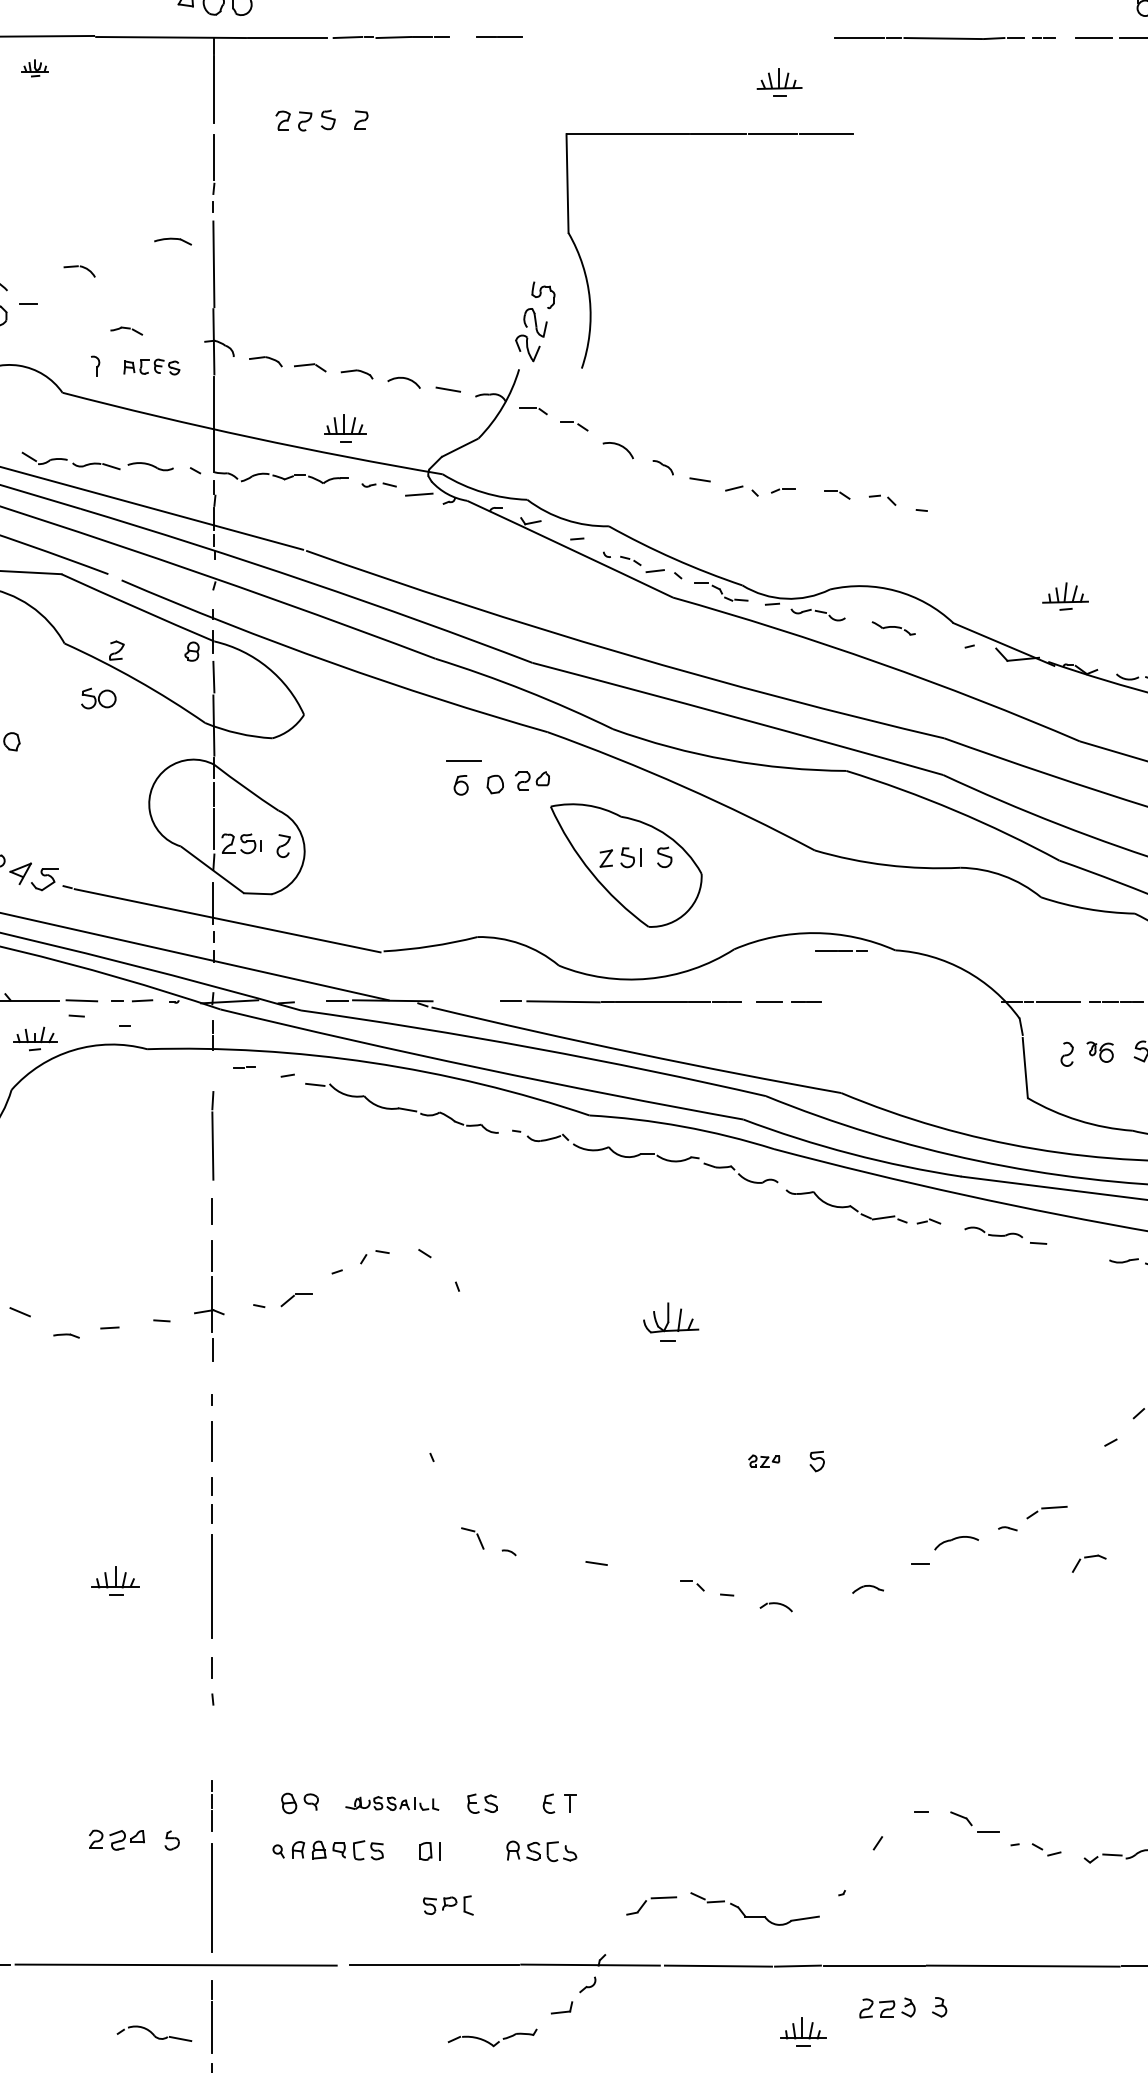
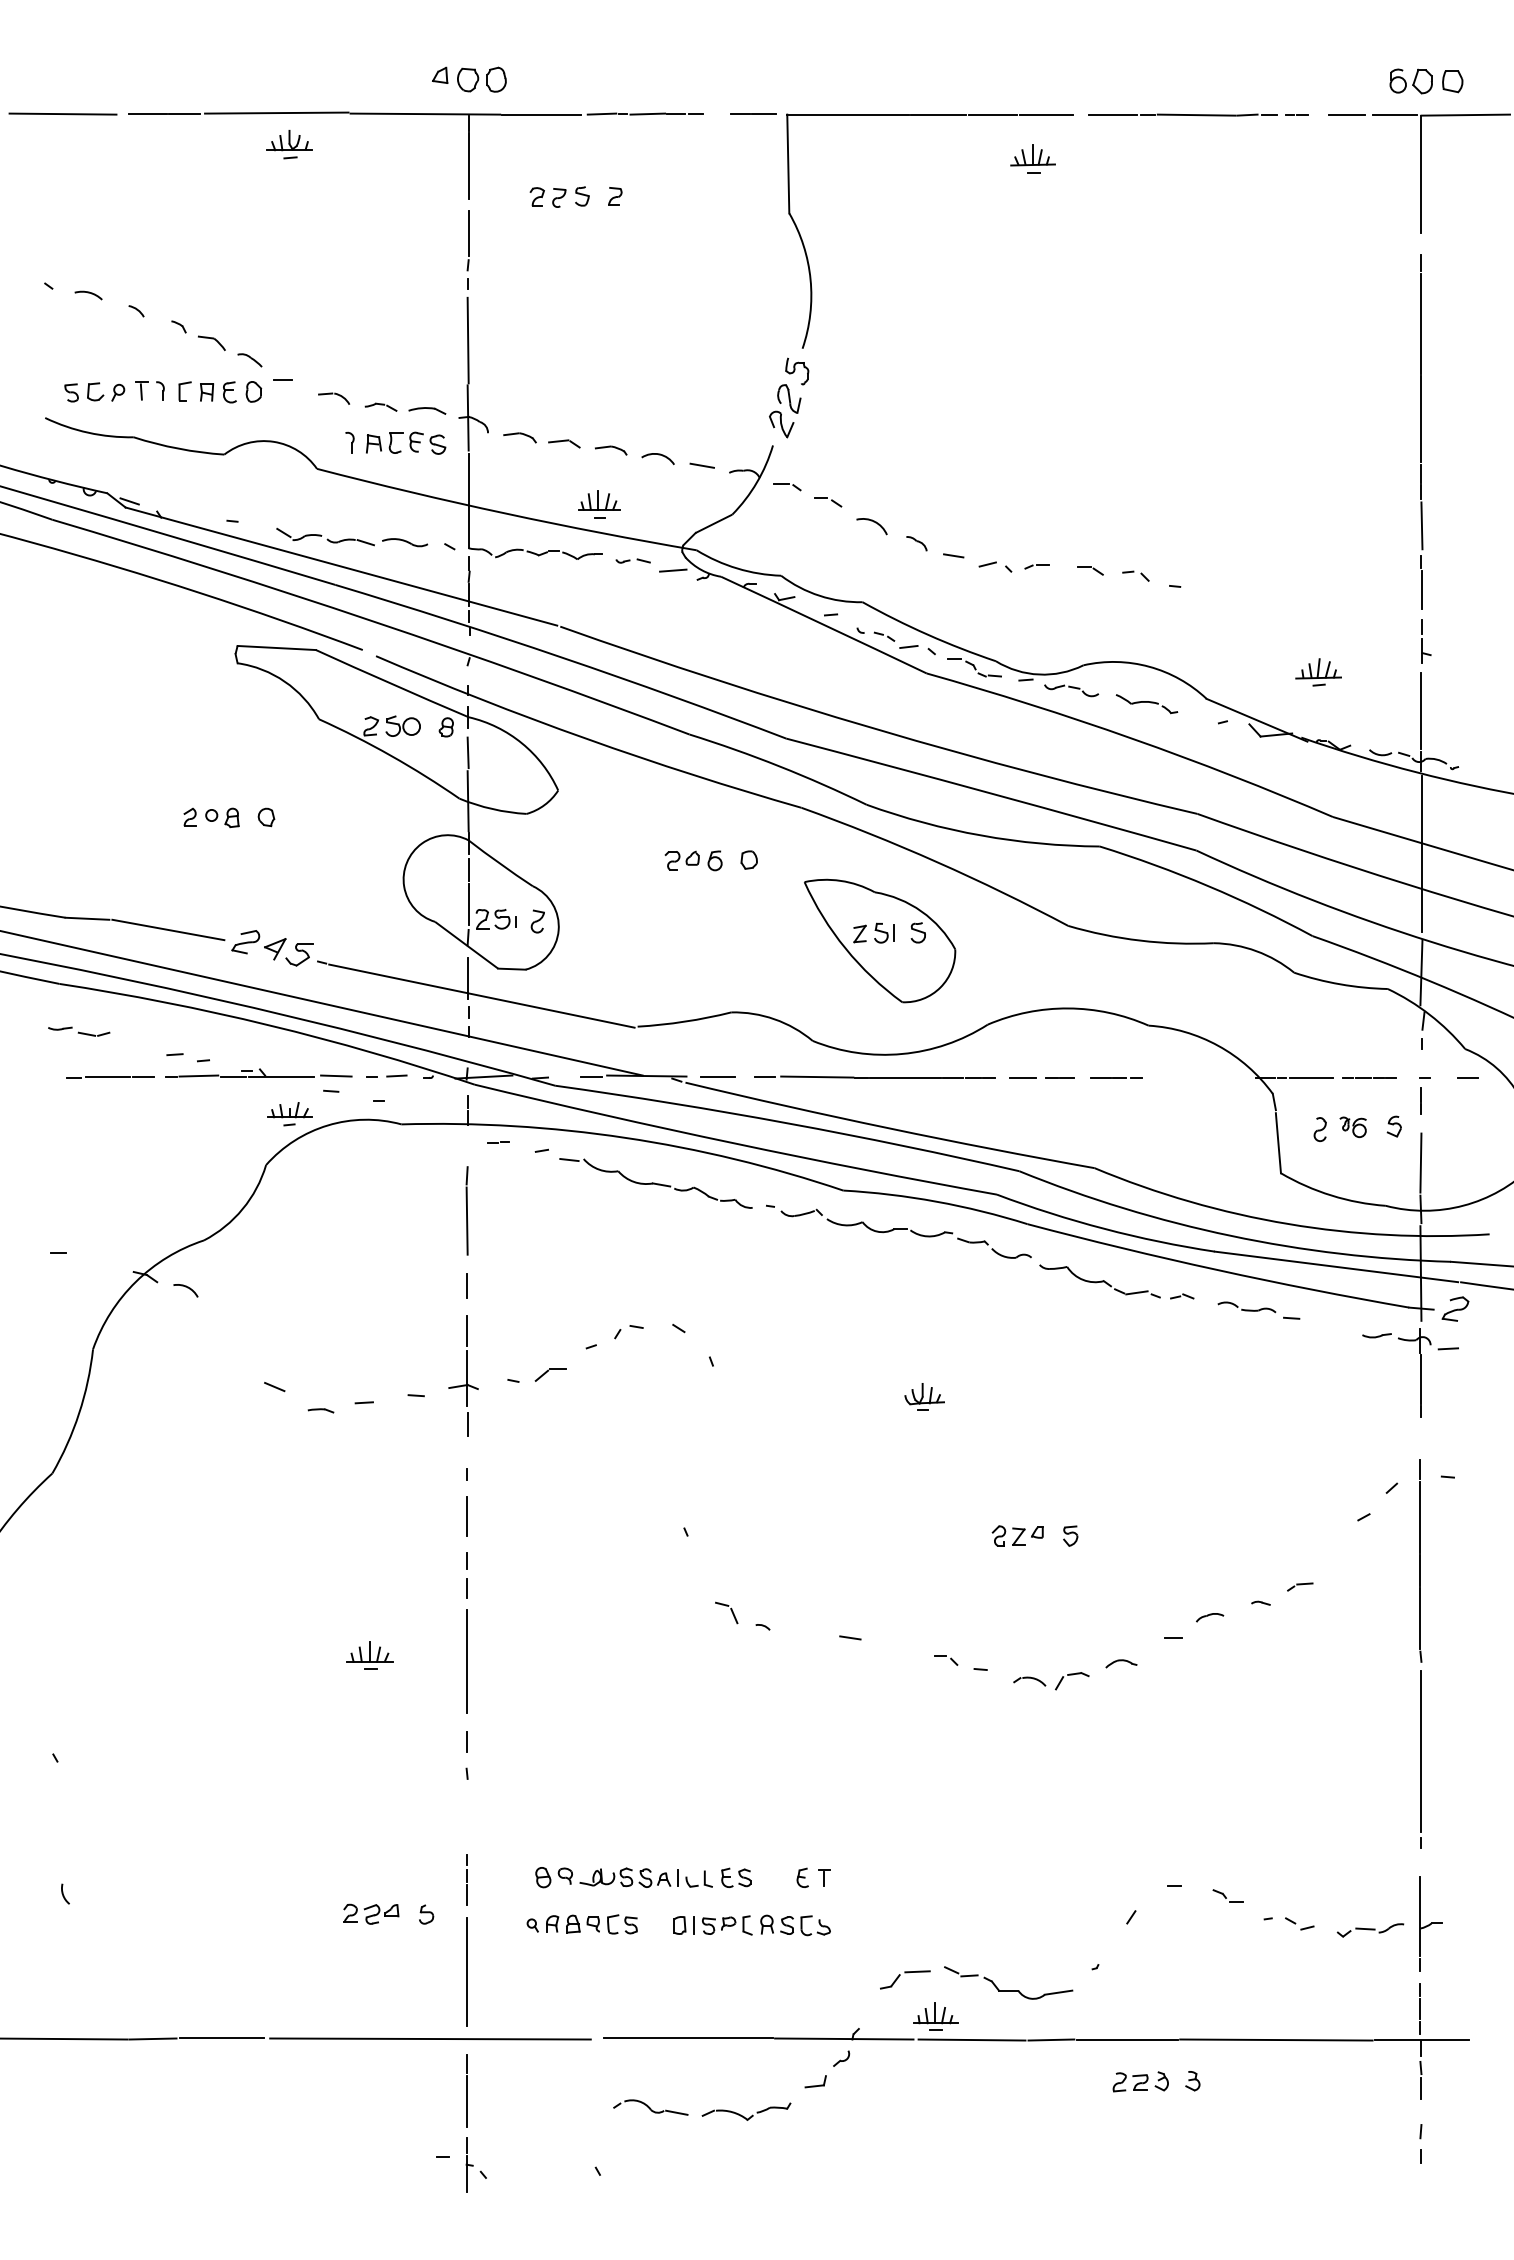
part: (34, 67) -> (289, 144), size x1.67
part: (708, 135) -> (929, 115), moved
part: (173, 241) -> (427, 410), moved
part: (80, 271) -> (334, 398), moved
part: (152, 366) -> (406, 442), size x1.43
part: (893, 628) -> (1146, 704), size x1.43
part: (98, 697) -> (402, 725), moved
line: (463, 760) -> (717, 1076), moved
part: (531, 780) -> (681, 860), moved
line: (842, 951) -> (1116, 1077), moved
part: (670, 1321) -> (924, 1396), size x0.71
part: (764, 1460) -> (1017, 1535), size x1.67
part: (1047, 1511) -> (1300, 1586), size x0.62
part: (957, 1543) -> (1210, 1617), size x0.62
part: (1089, 1564) -> (1072, 1681), moved
part: (391, 1803) -> (645, 1877), size x1.43
part: (974, 1821) -> (1227, 1895), size x0.62
part: (448, 1905) -> (727, 1925), moved
part: (803, 2031) -> (935, 2016), moved
part: (154, 2033) -> (650, 2107), moved

